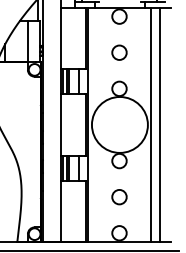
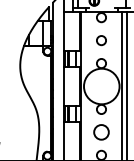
circle: (119, 197) -> (101, 132), size x1.6

